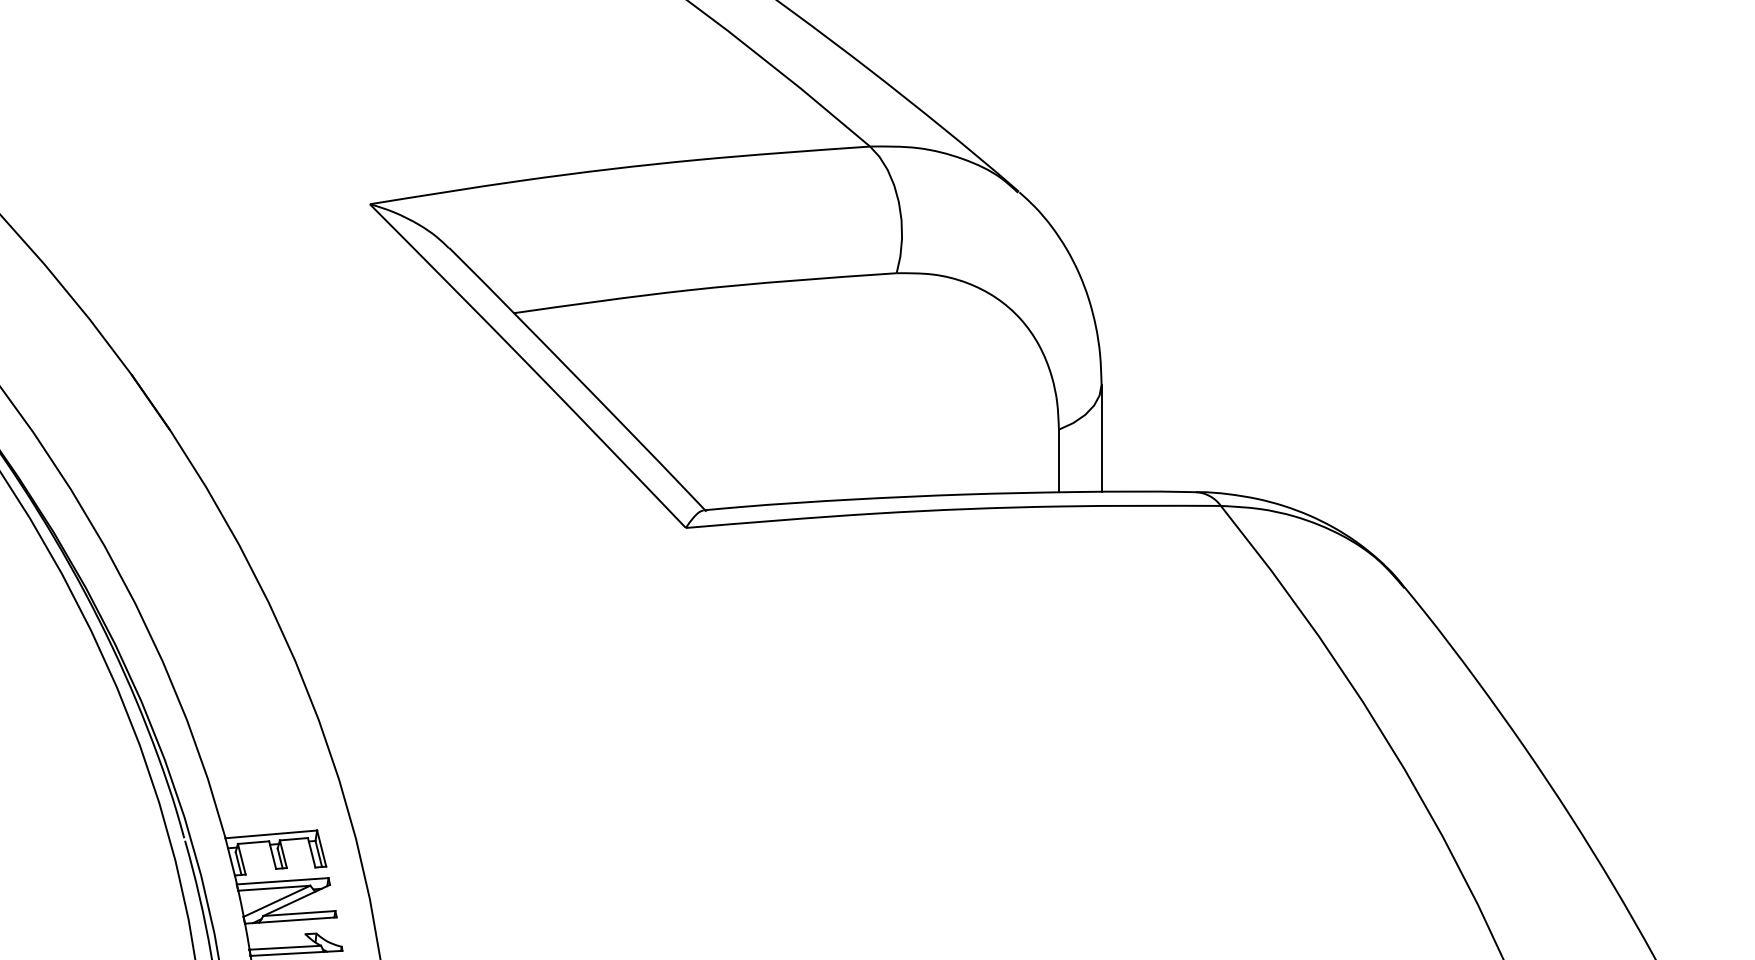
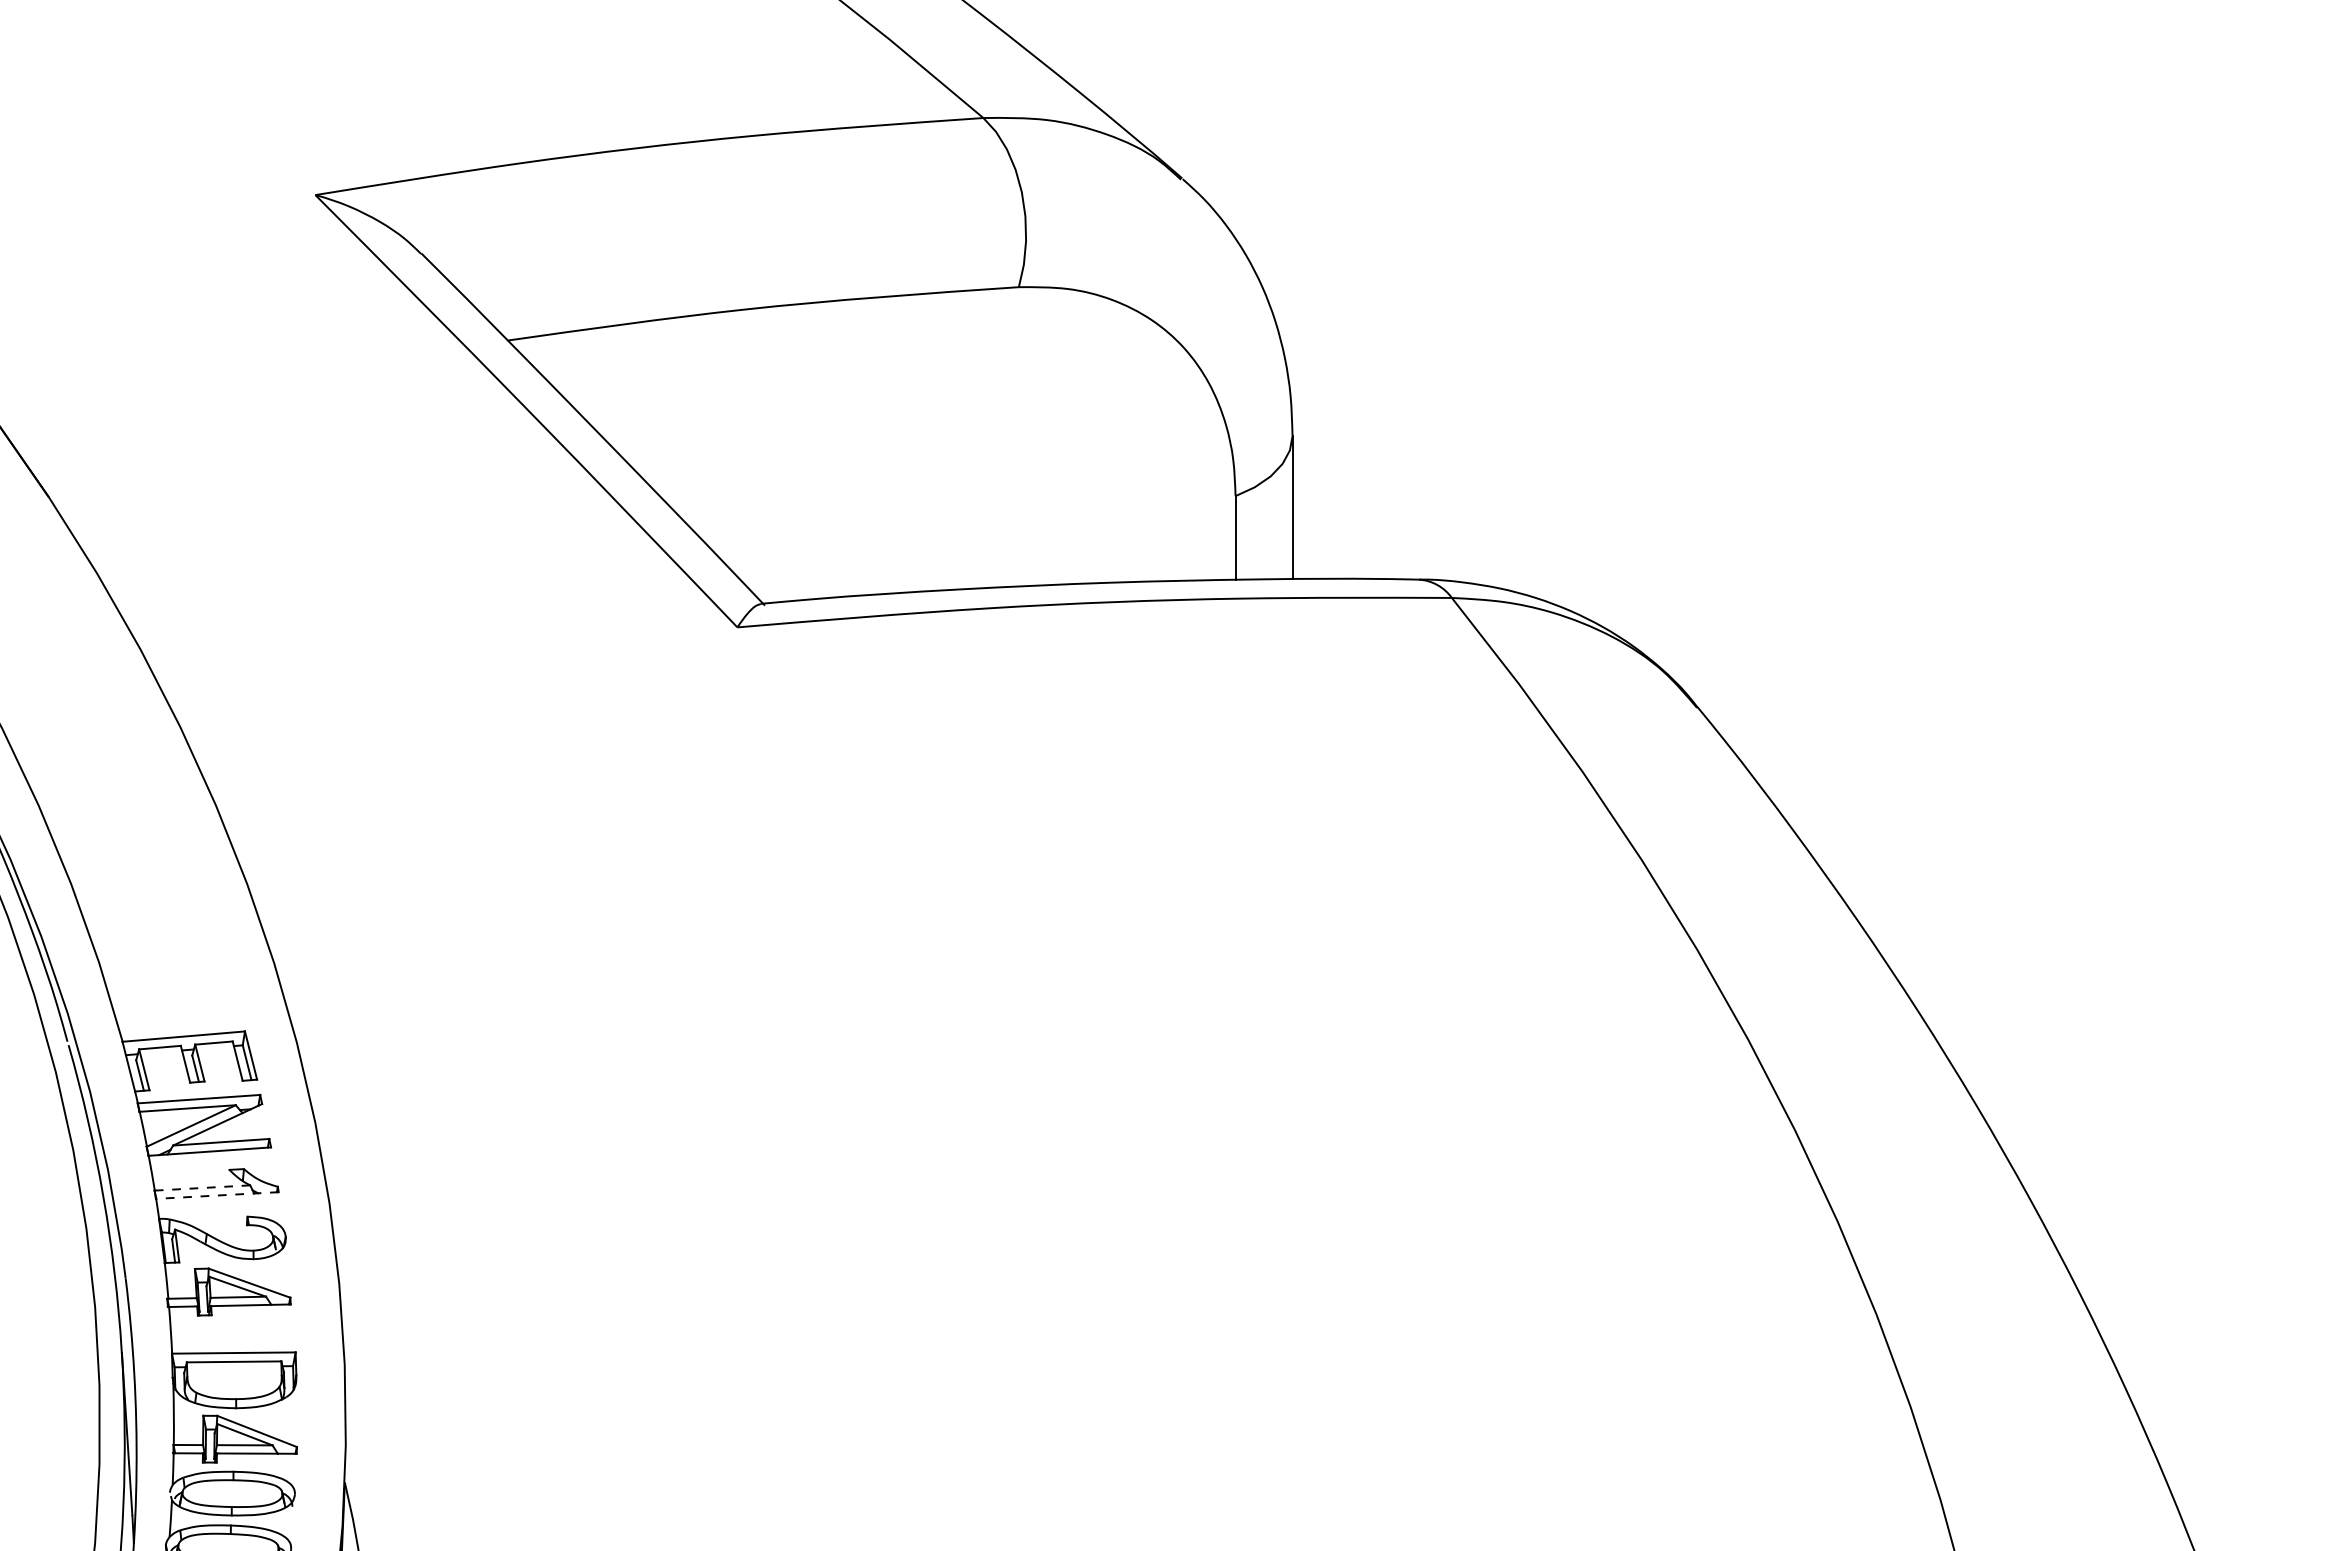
line: (285, 947) -> (202, 1187), solid -> dashed
line: (295, 953) -> (216, 1195), solid -> dashed

